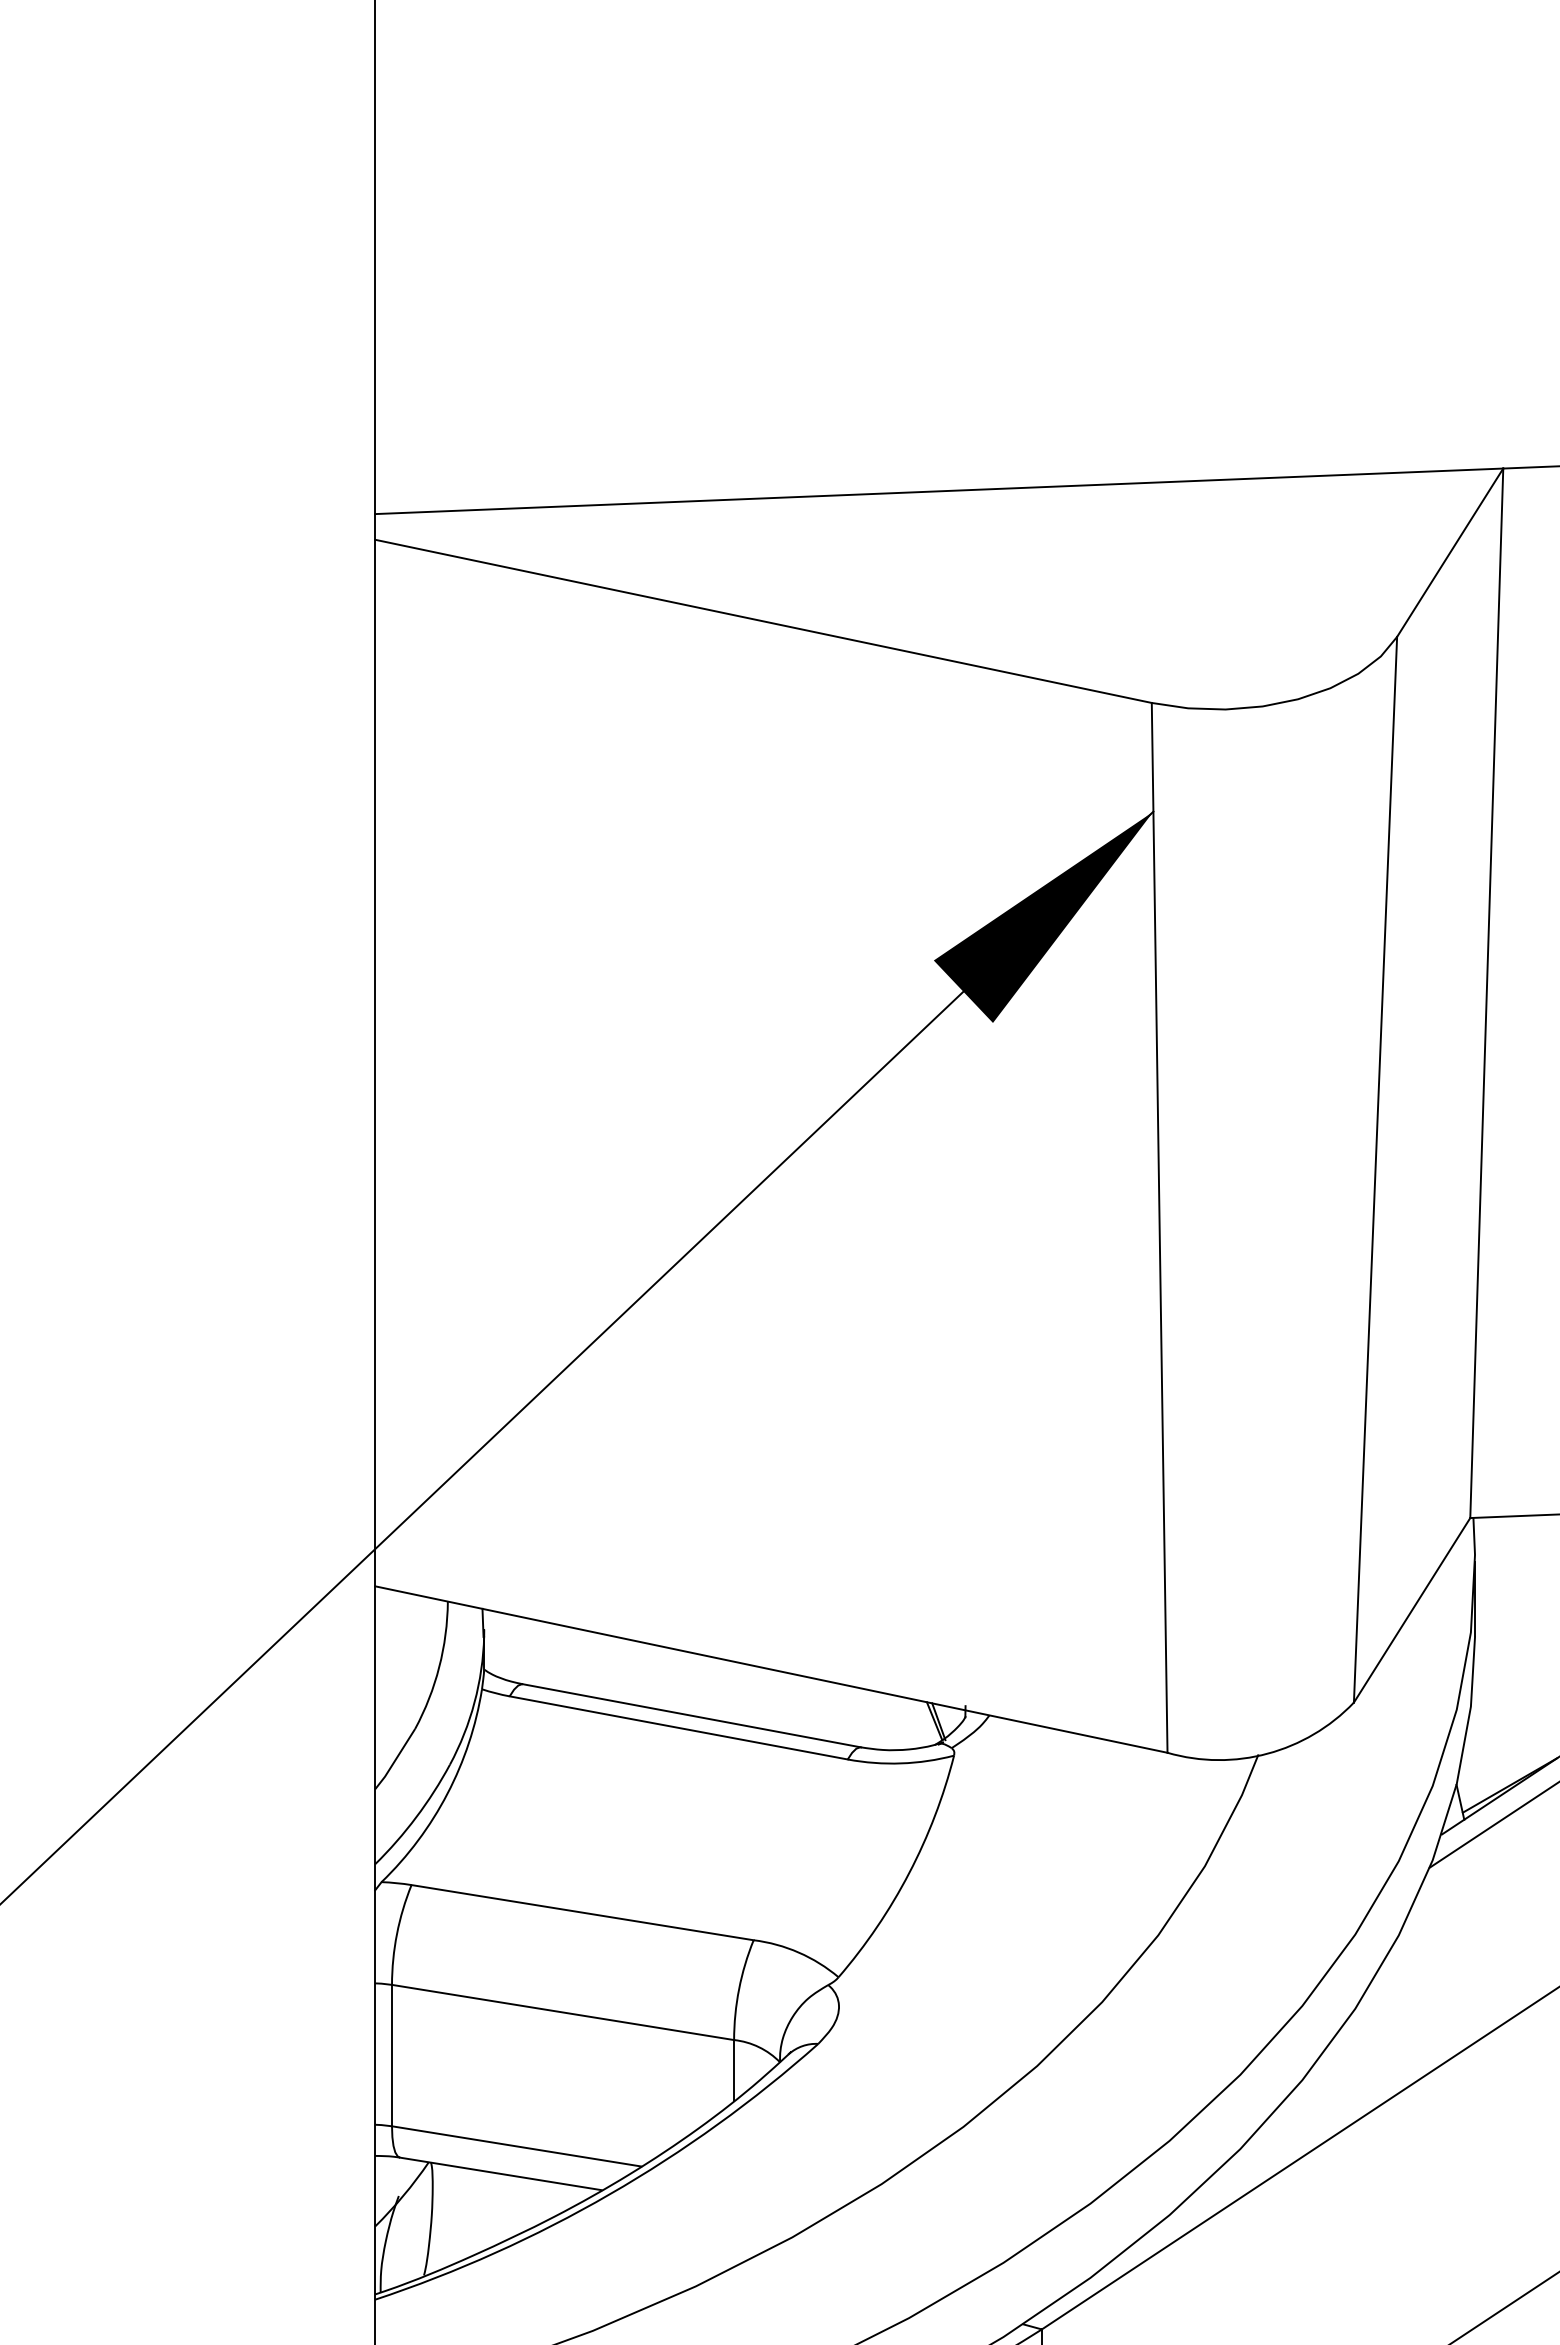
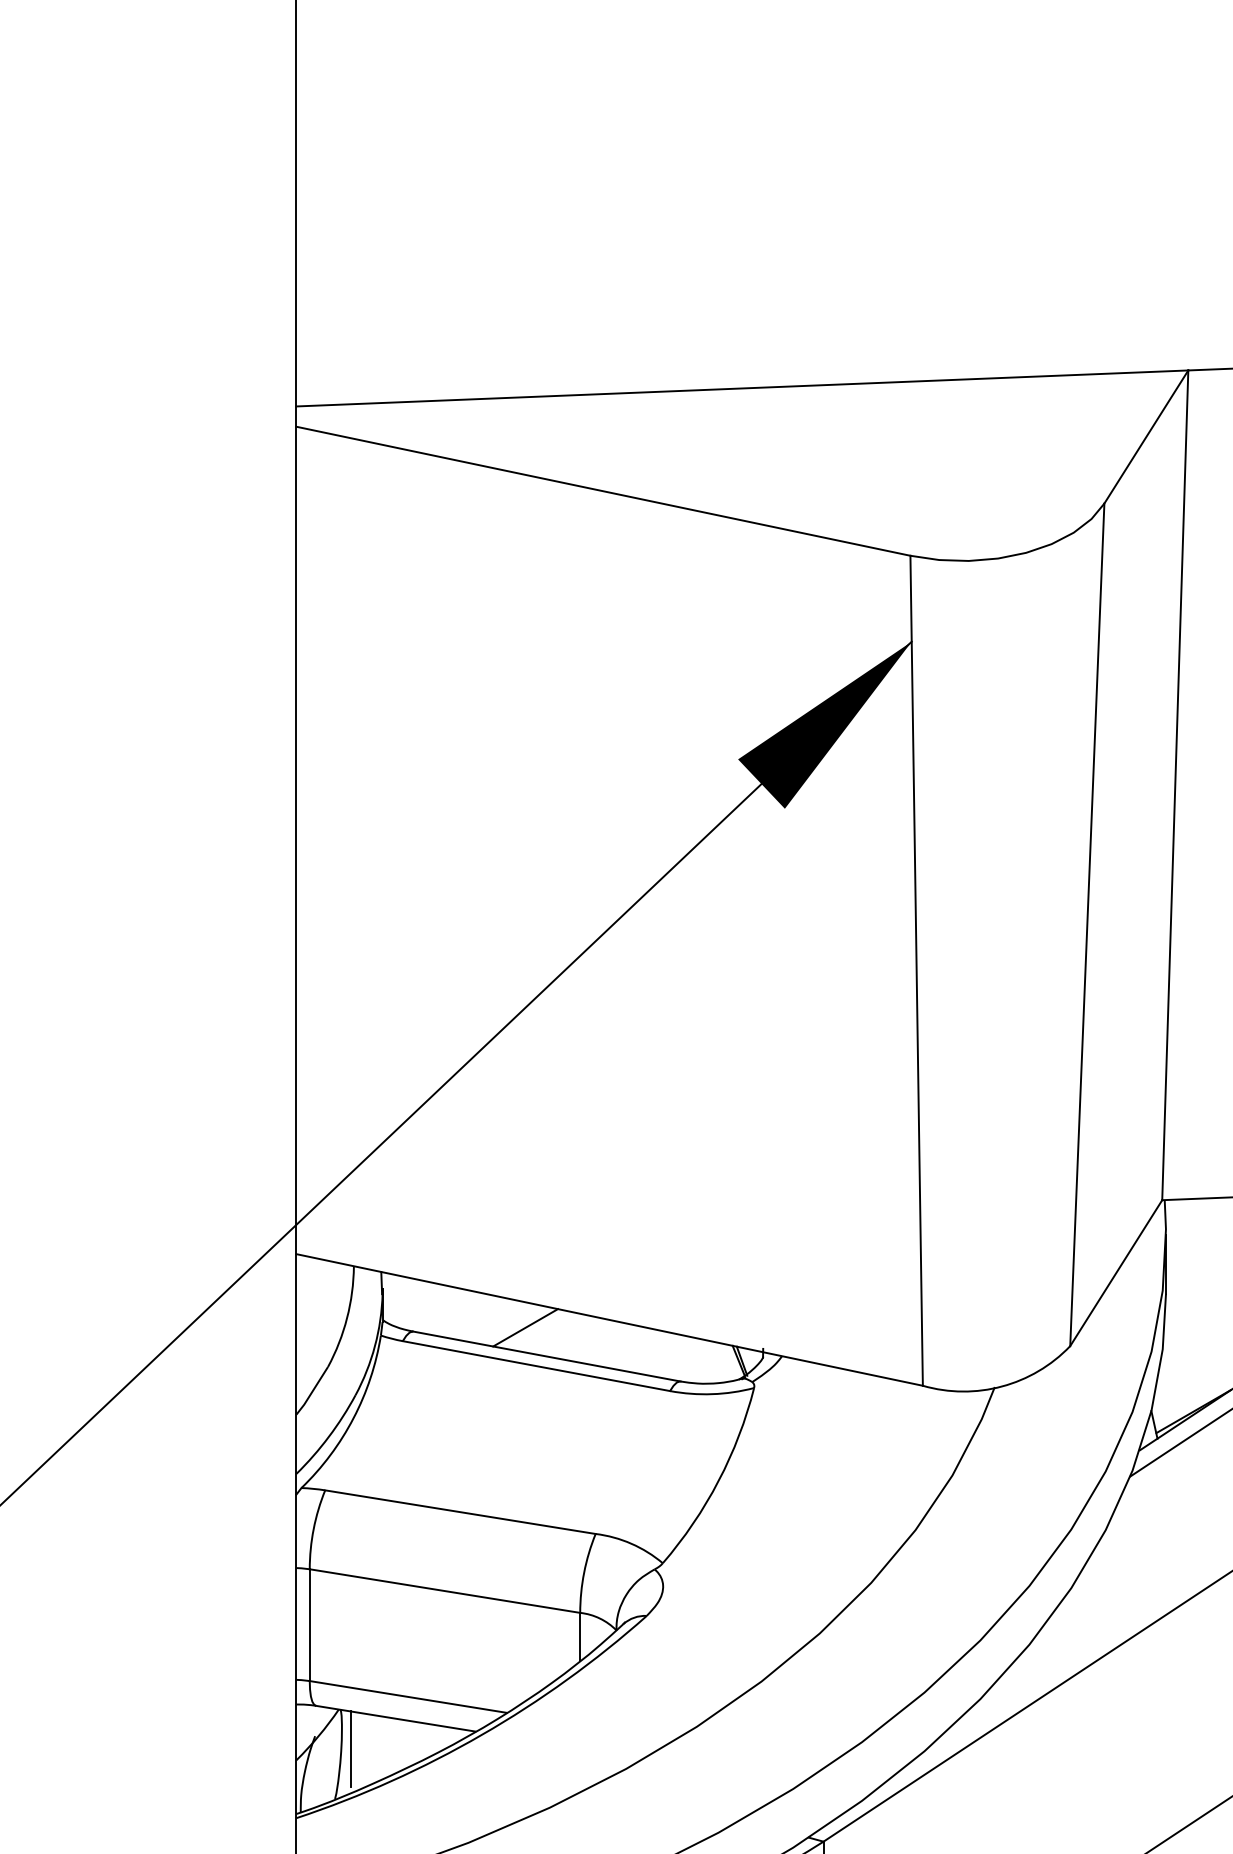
line: (664, 1679) -> (525, 1327), added
line: (444, 2211) -> (351, 1748), added

